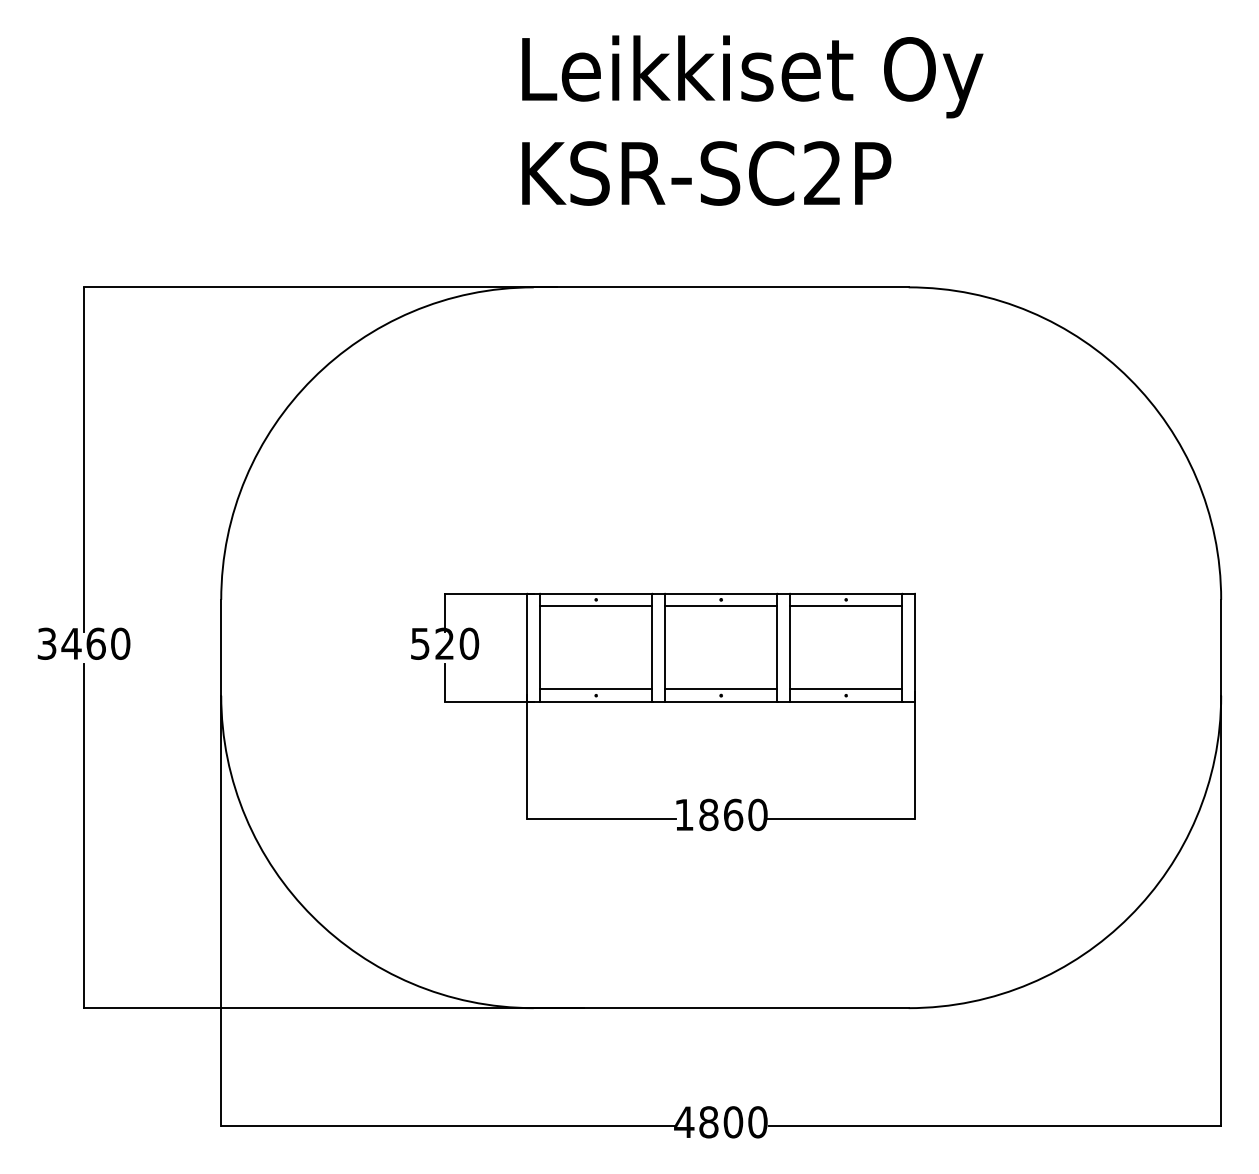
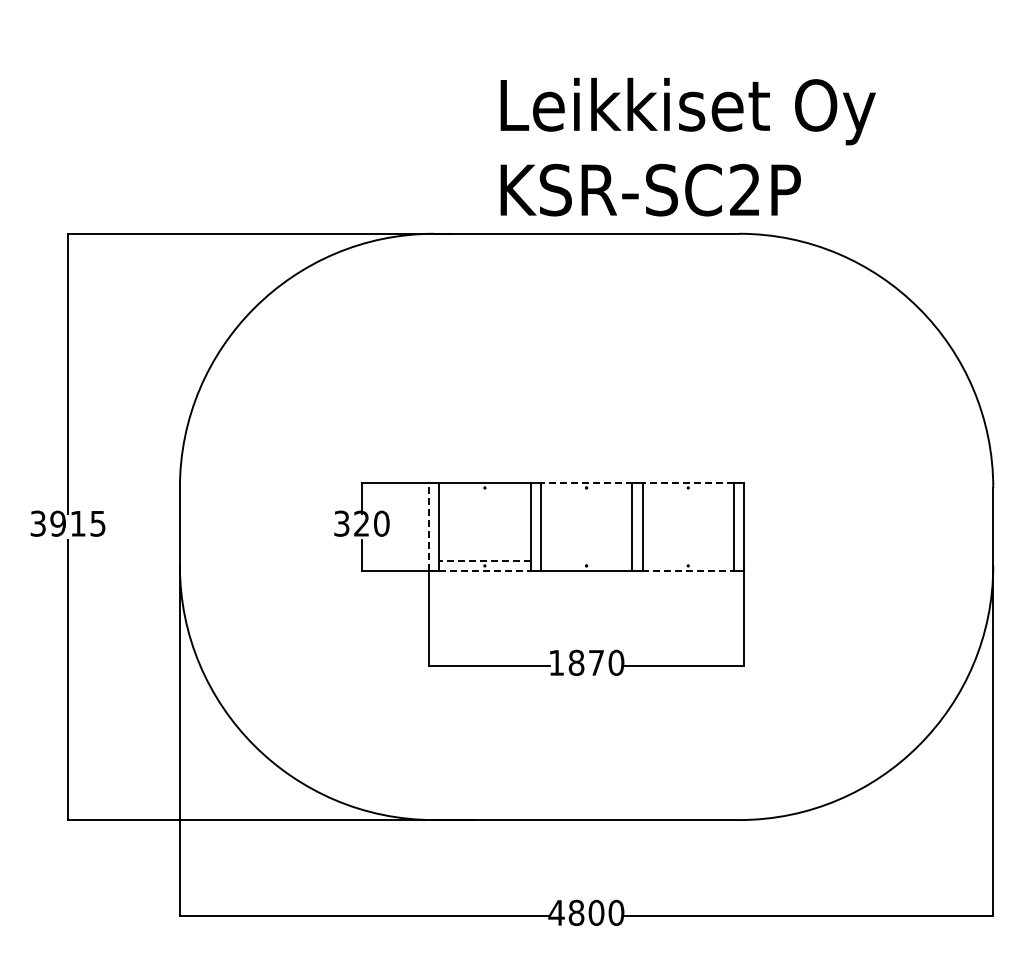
text: (751, 119) -> (687, 146), moved
line: (721, 593) -> (586, 482), solid -> dashed
line: (845, 593) -> (687, 482), solid -> dashed
line: (595, 606) -> (484, 493), removed
line: (721, 606) -> (586, 493), removed
line: (846, 606) -> (688, 493), removed
text: (95, 643) -> (77, 523), 3460 -> 3915
text: (421, 643) -> (342, 523), 520 -> 320
line: (528, 647) -> (429, 526), solid -> dashed
line: (595, 689) -> (484, 560), solid -> dashed
line: (721, 689) -> (586, 560), removed
line: (846, 689) -> (688, 560), removed
line: (596, 701) -> (485, 570), solid -> dashed
line: (846, 701) -> (688, 570), solid -> dashed
text: (733, 814) -> (596, 662), 1860 -> 1870

